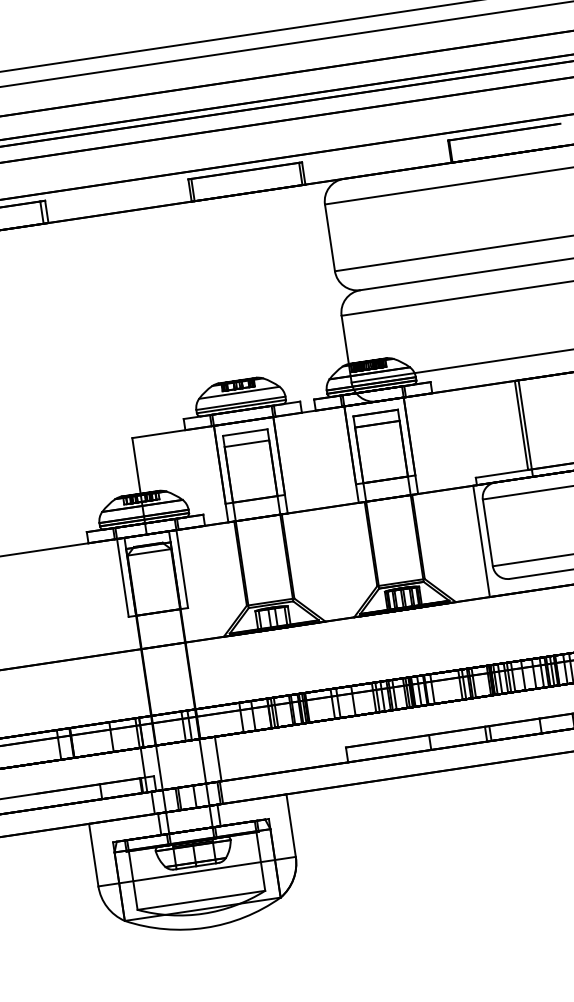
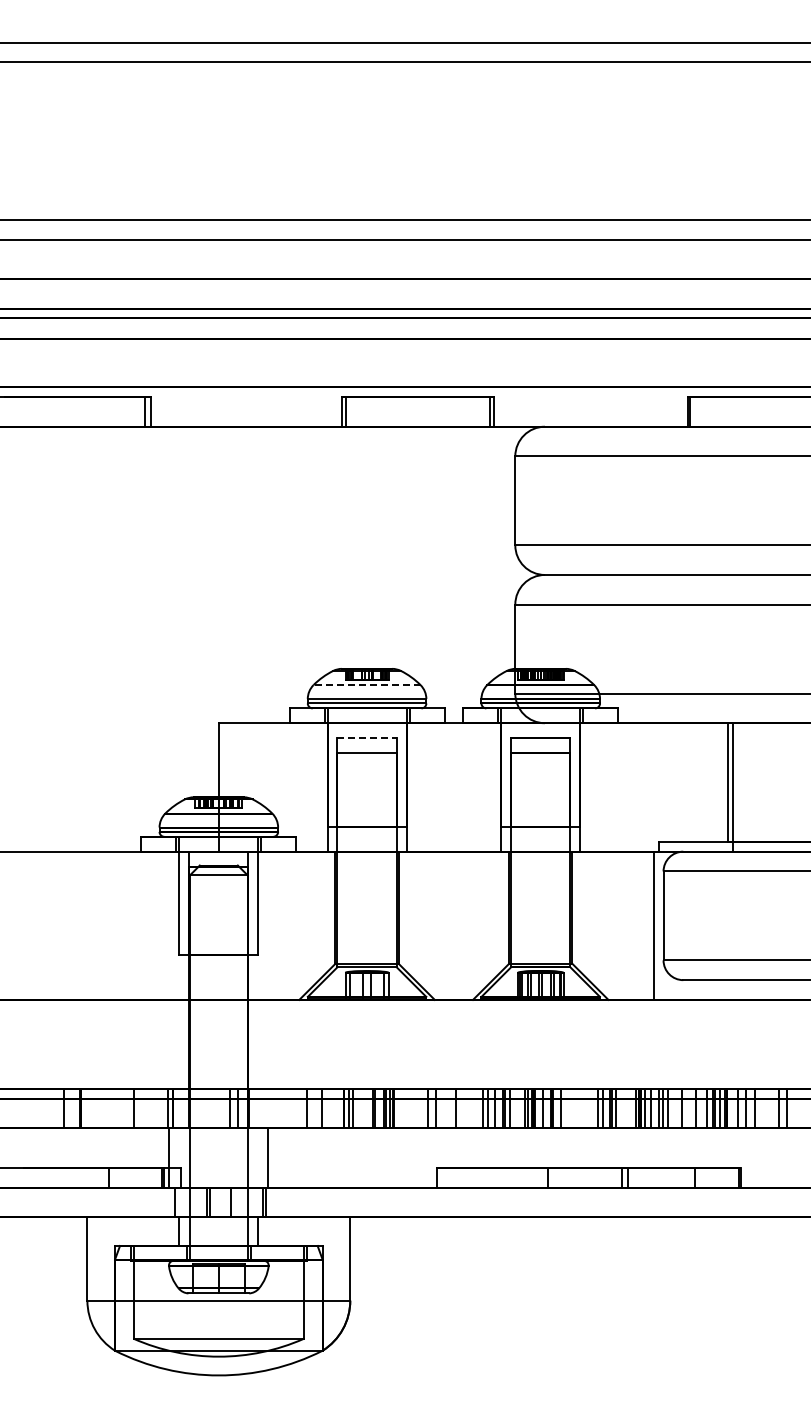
line: (238, 393) -> (366, 685), solid -> dashed
line: (245, 432) -> (367, 738), solid -> dashed

